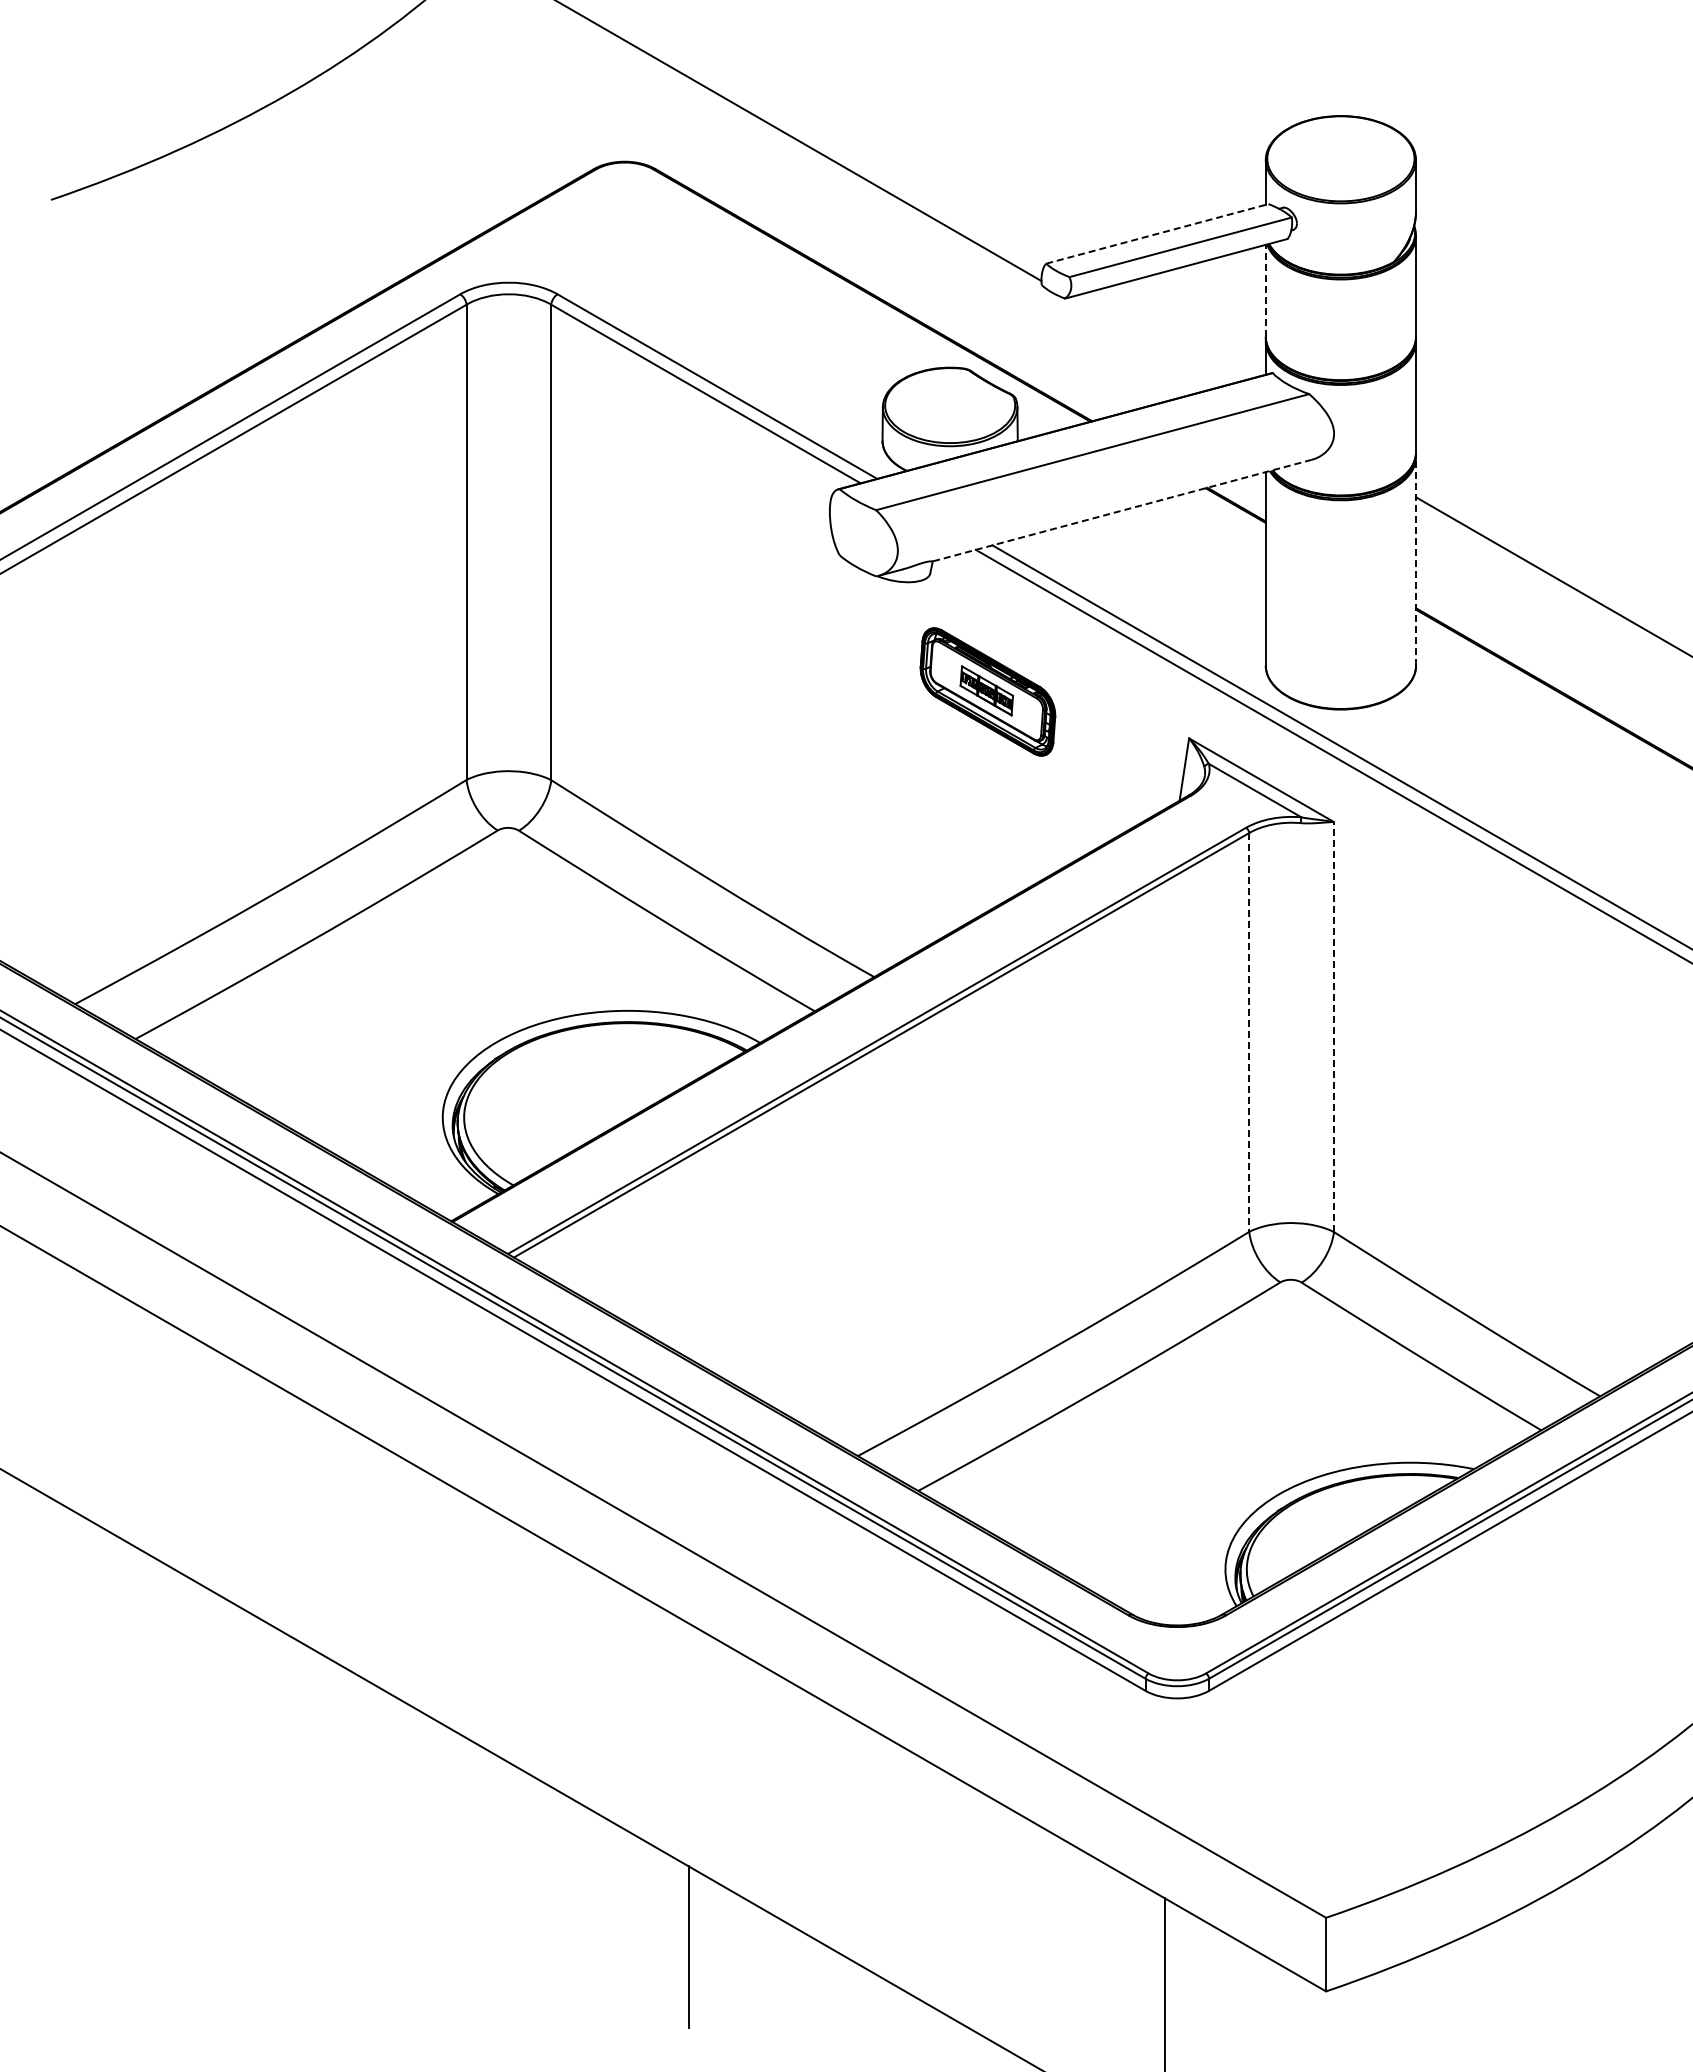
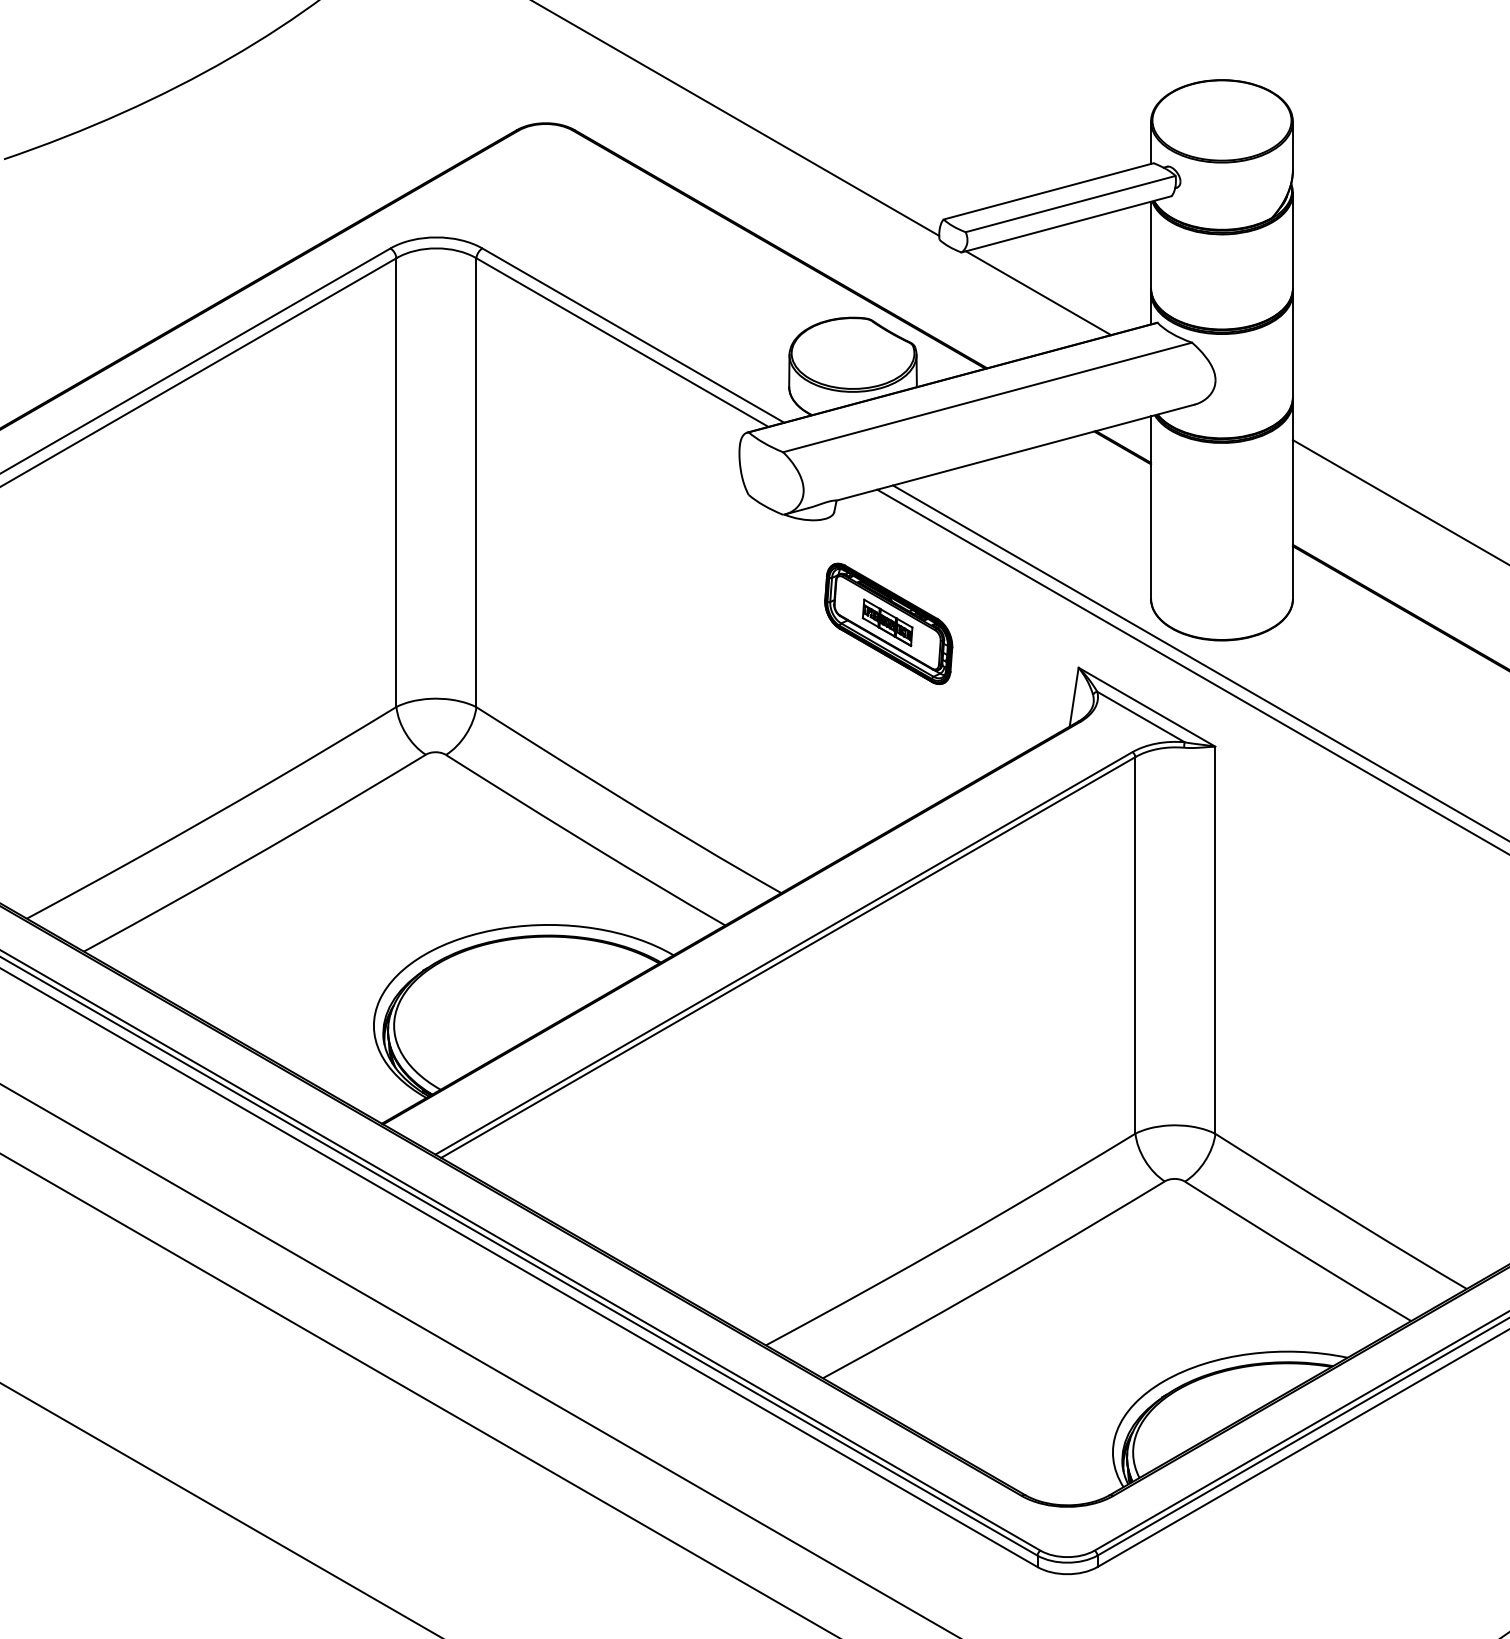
line: (1157, 233) -> (1048, 191), dashed -> solid
line: (1265, 290) -> (1150, 244), dashed -> solid
line: (1146, 341) -> (1038, 292), added
line: (1121, 510) -> (1014, 452), dashed -> solid
line: (1416, 560) -> (1293, 499), dashed -> solid
line: (1333, 1026) -> (1214, 939), dashed -> solid
line: (1249, 1032) -> (1135, 945), dashed -> solid

